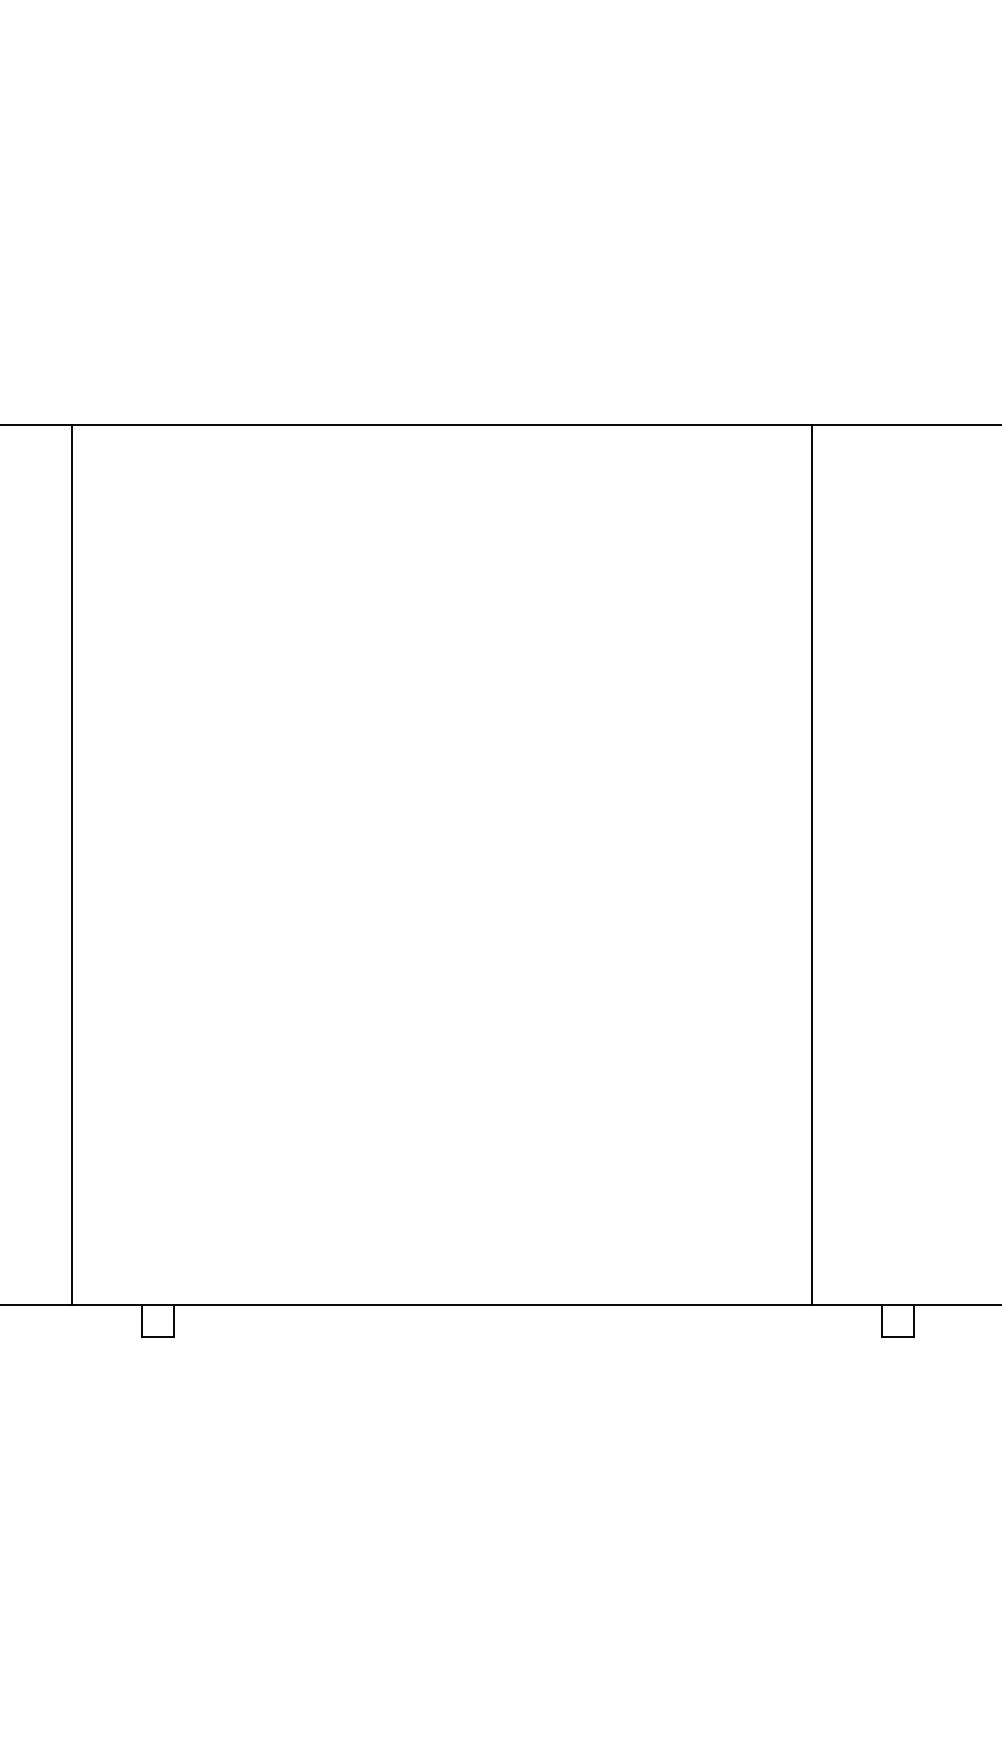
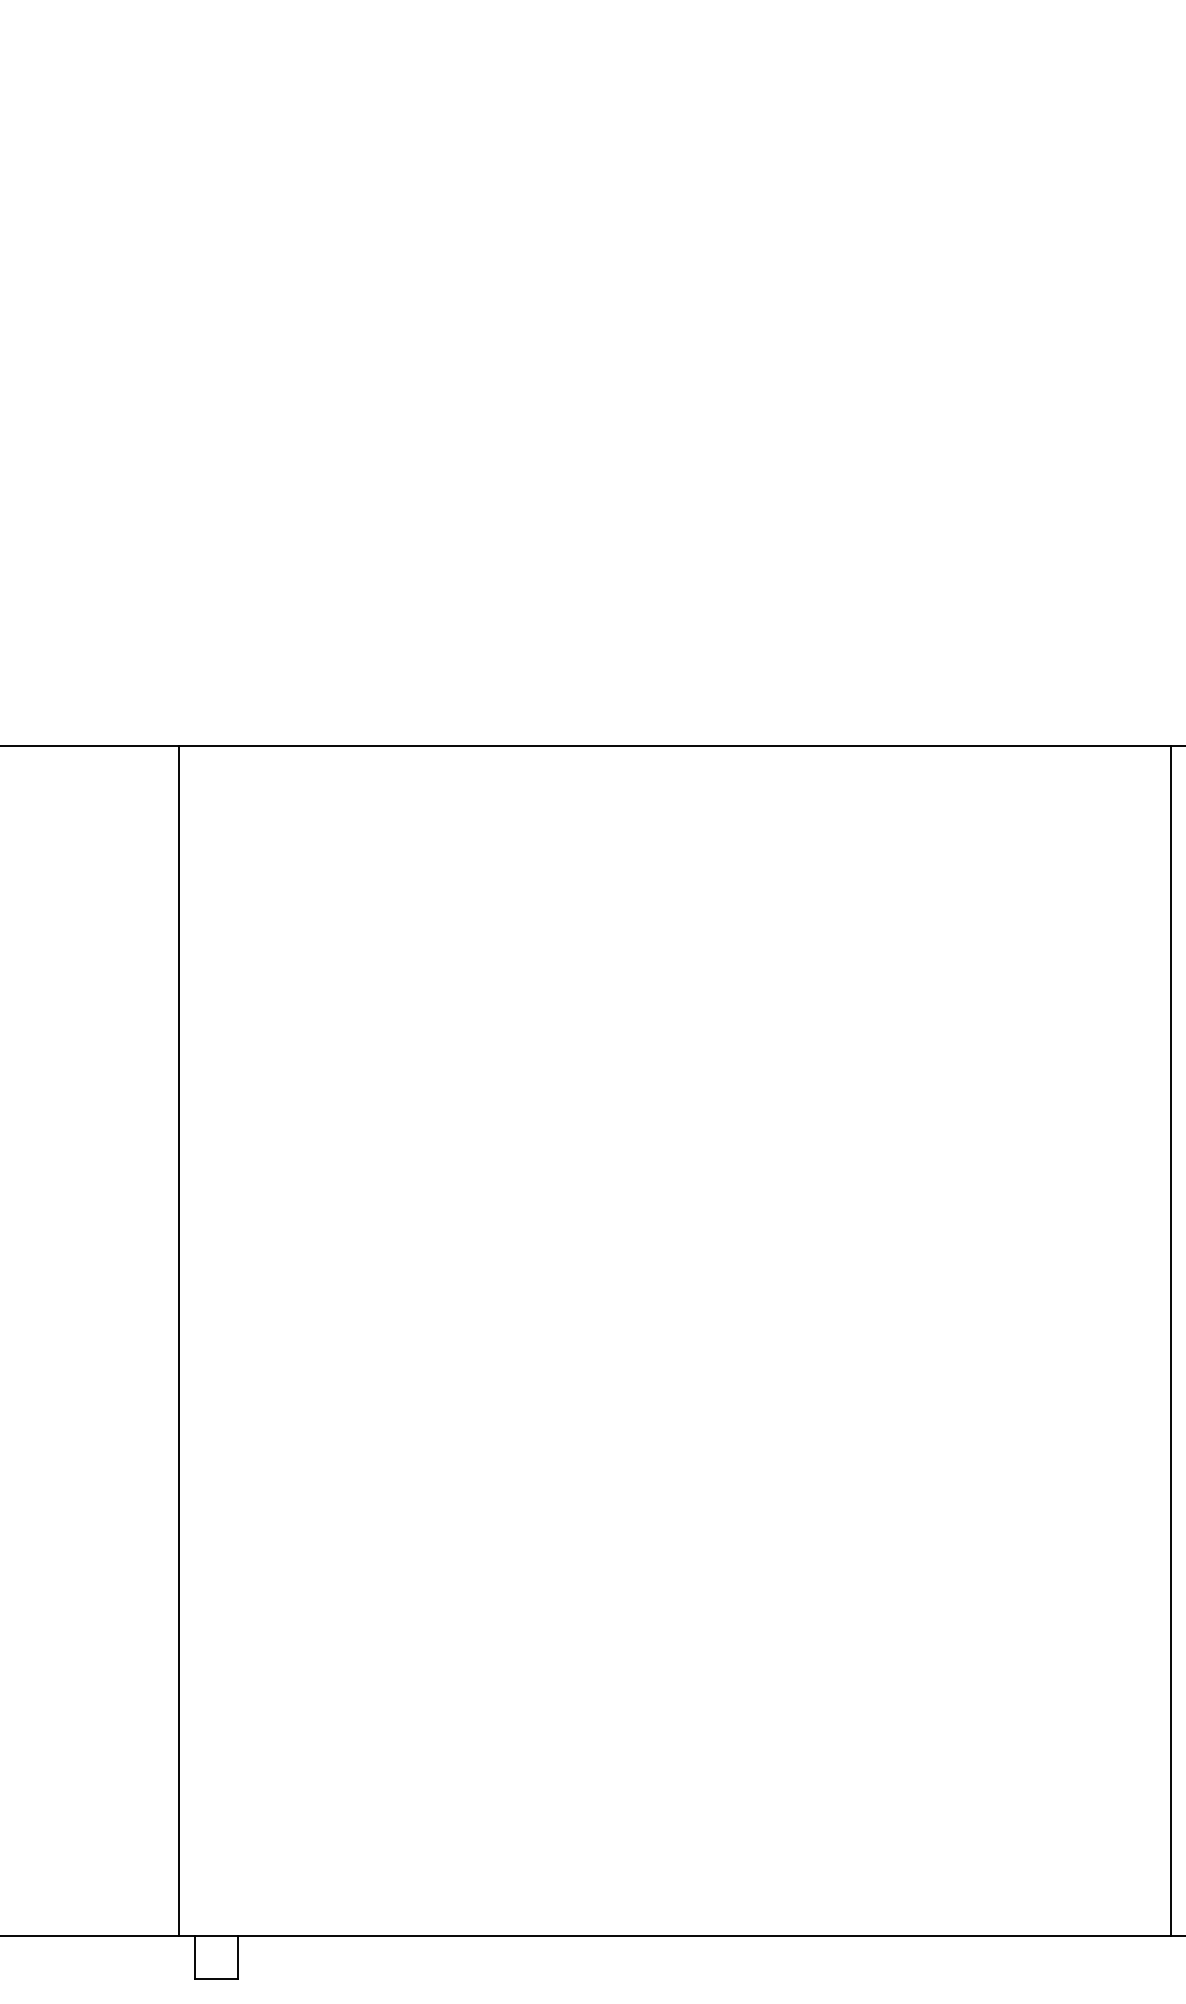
line: (71, 865) -> (179, 1341), moved
line: (811, 865) -> (1170, 1341), moved

